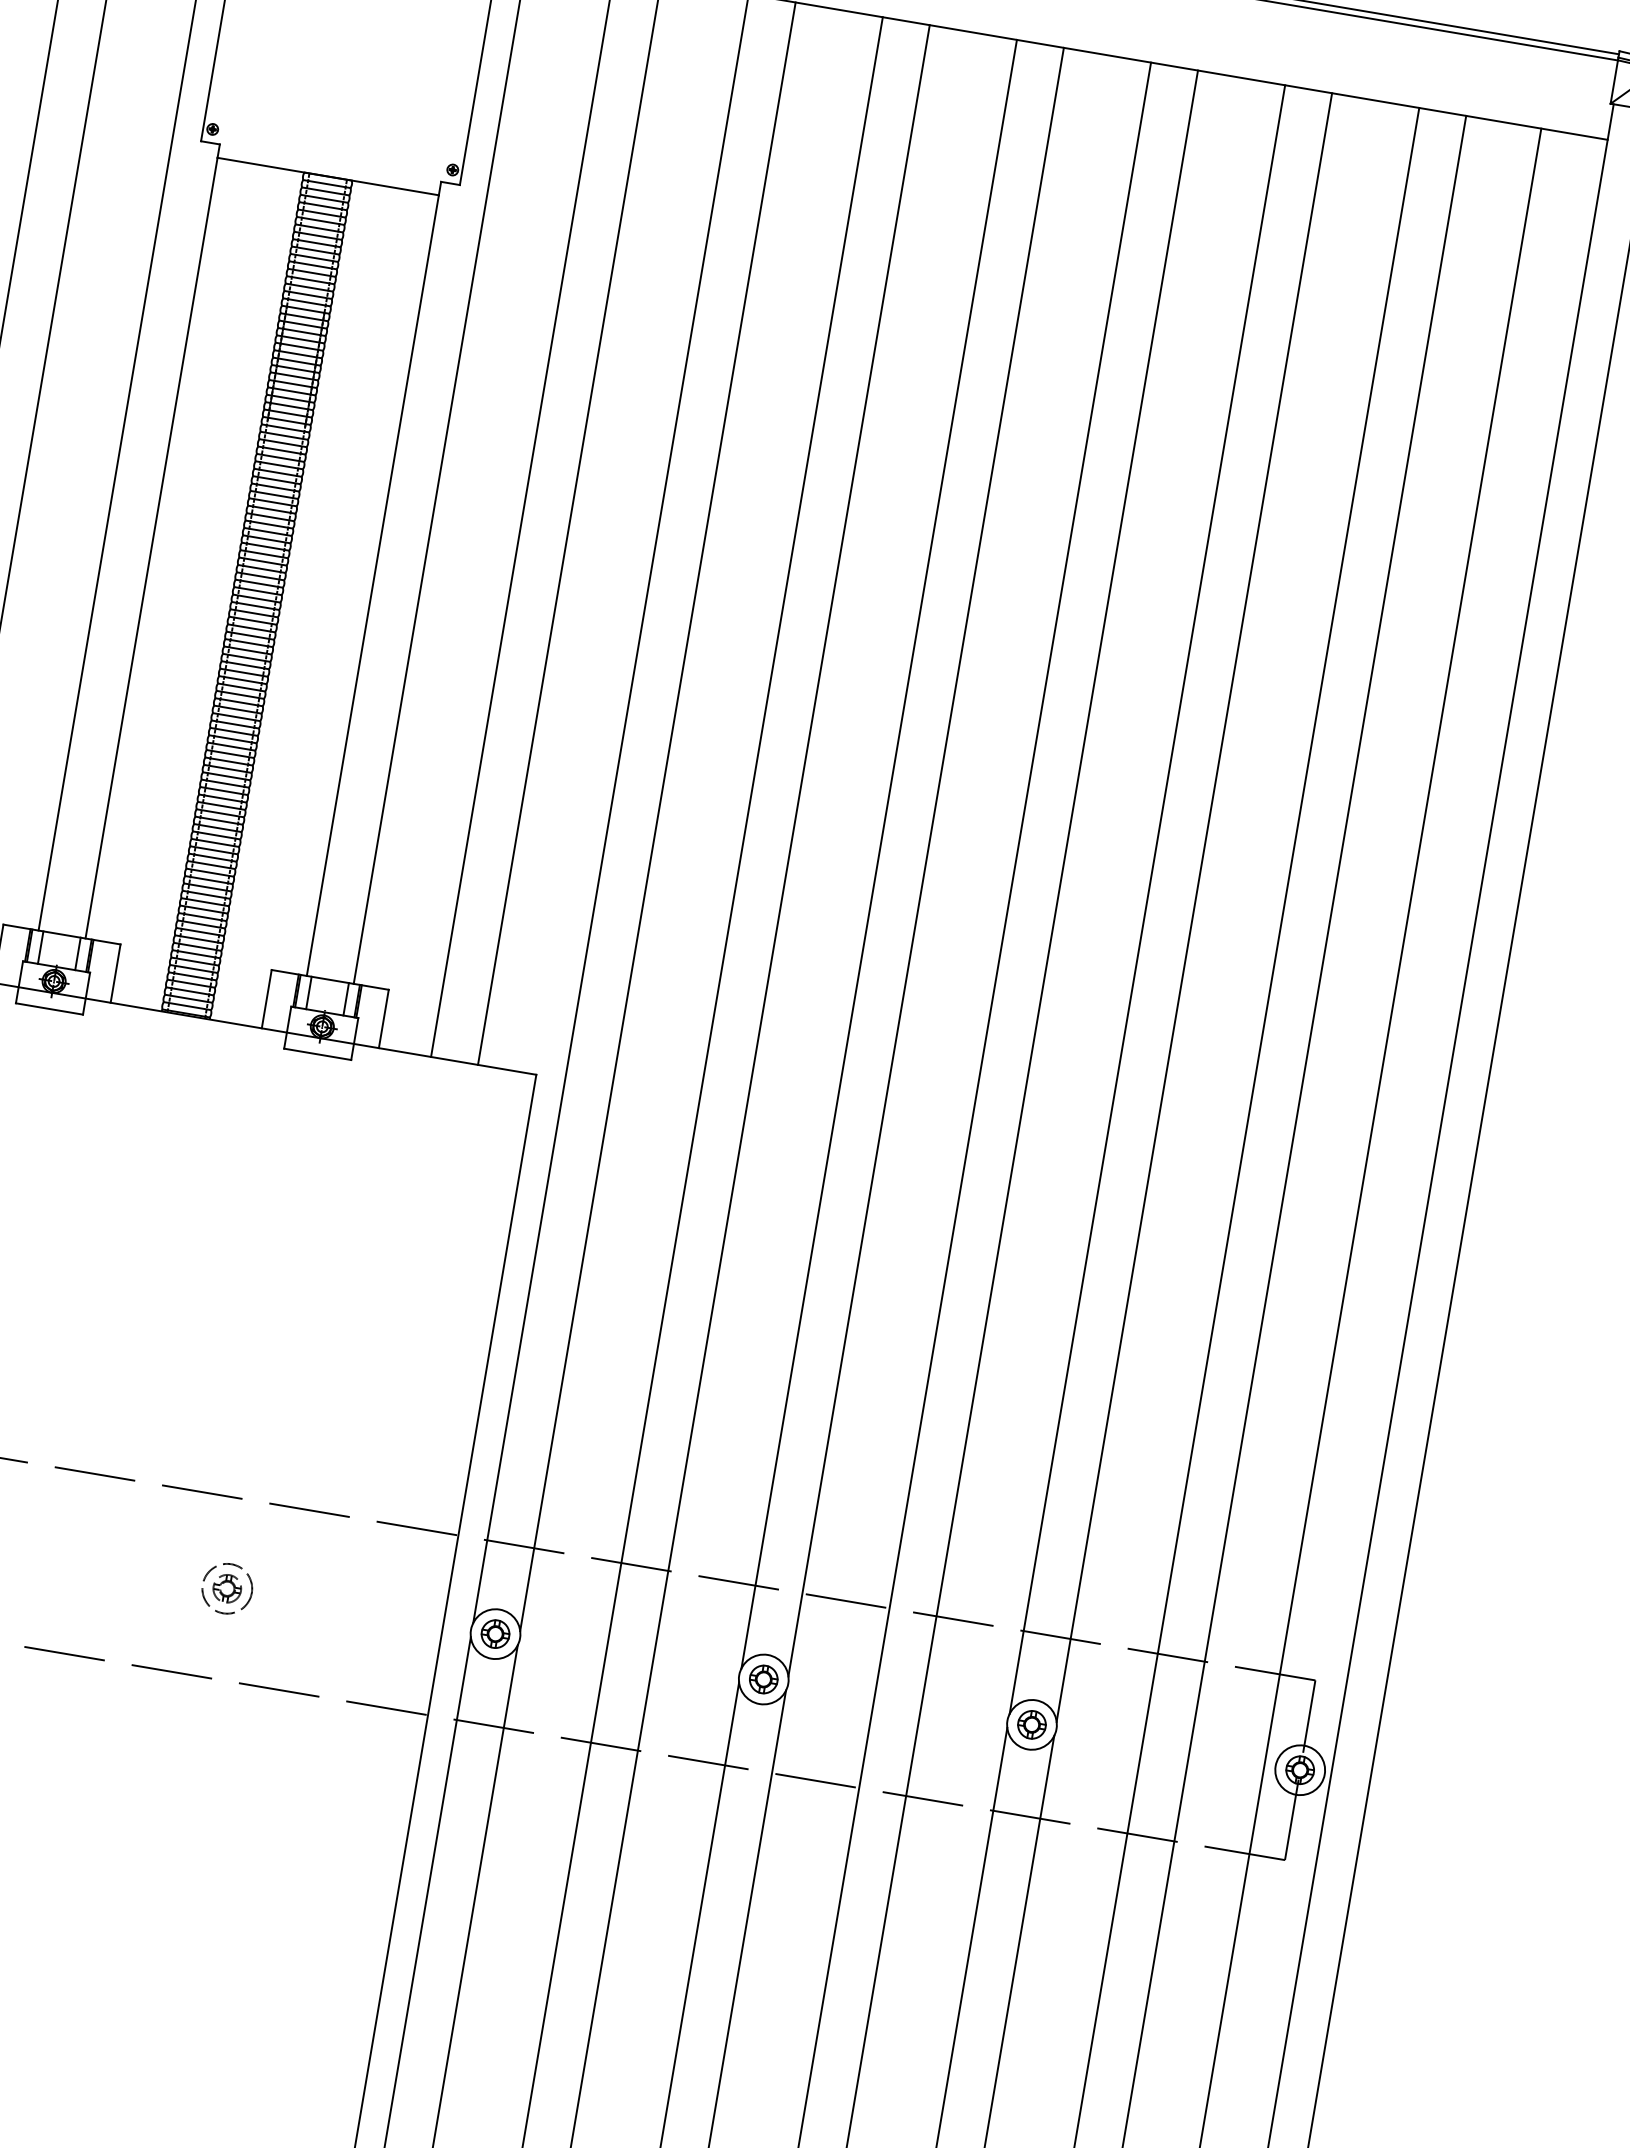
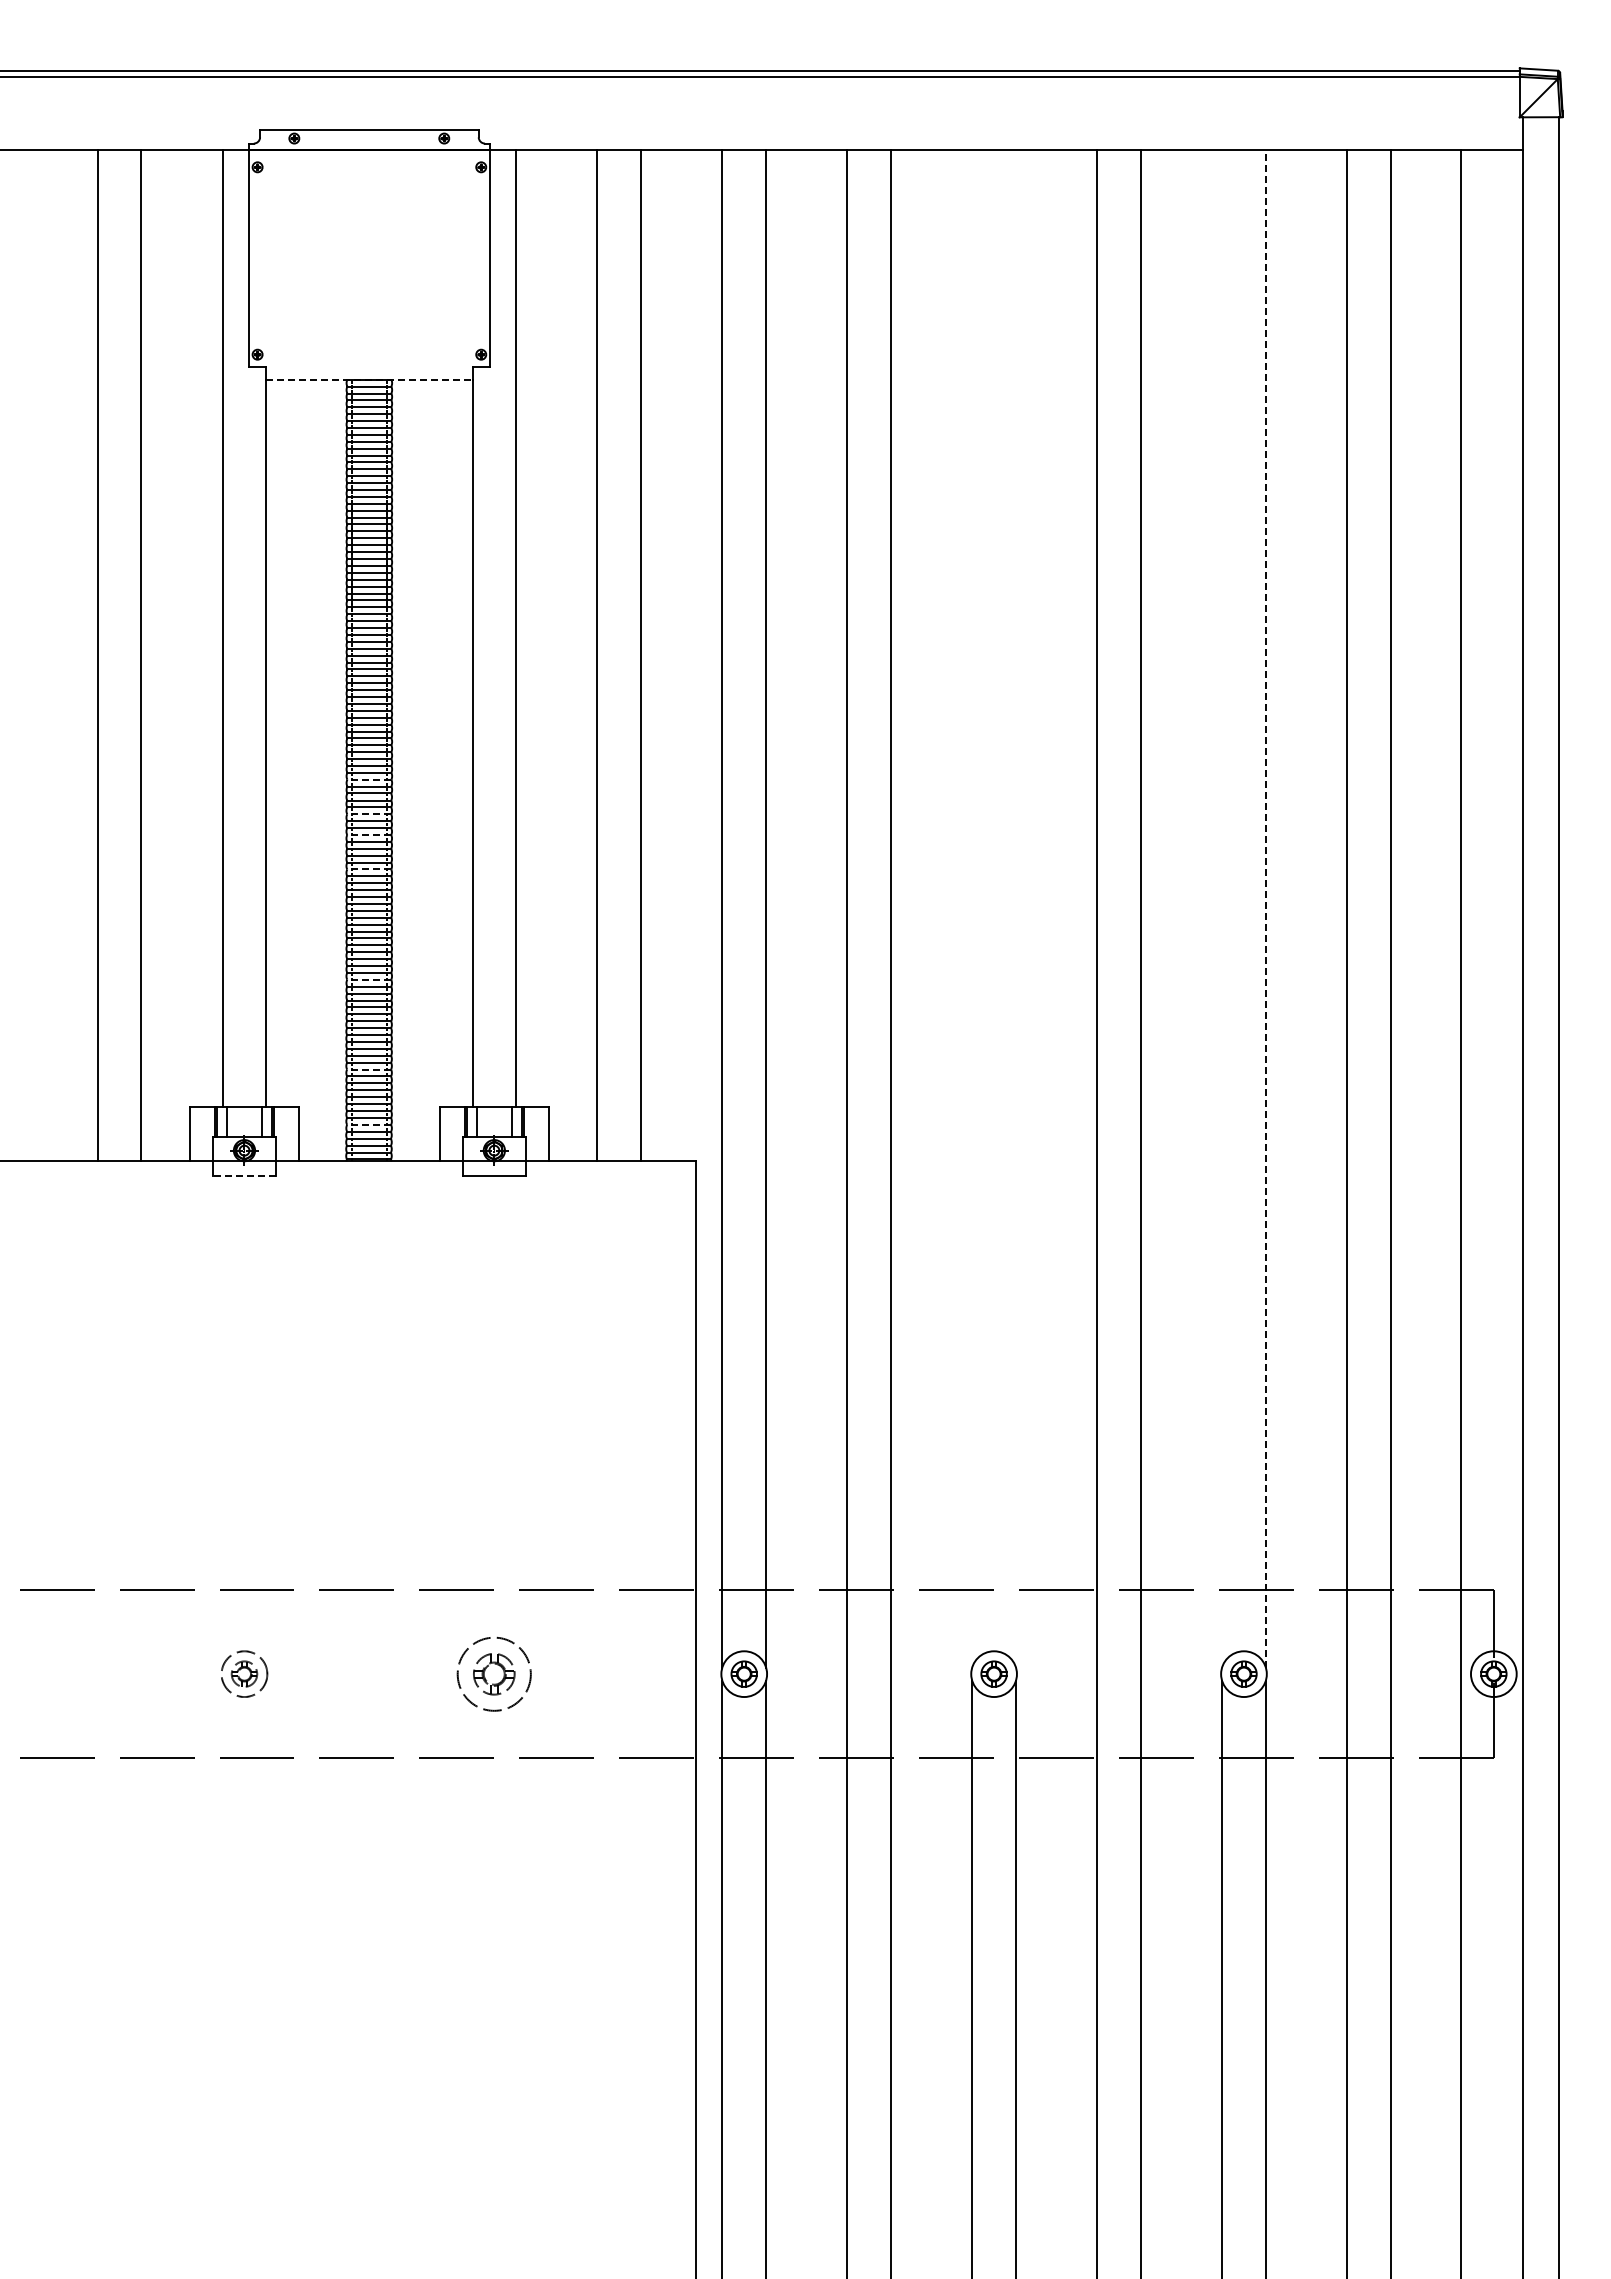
line: (328, 176) -> (369, 379), solid -> dashed
line: (255, 605) -> (369, 779), solid -> dashed
line: (249, 643) -> (369, 814), solid -> dashed
line: (245, 664) -> (369, 834), solid -> dashed
line: (239, 702) -> (369, 869), solid -> dashed
line: (219, 820) -> (369, 979), solid -> dashed
line: (879, 853) -> (972, 908), removed
line: (925, 861) -> (1015, 908), removed
line: (1147, 899) -> (1222, 908), removed
line: (1193, 907) -> (1265, 909), solid -> dashed
line: (203, 917) -> (369, 1069), solid -> dashed
line: (193, 976) -> (369, 1124), solid -> dashed
line: (49, 1009) -> (244, 1176), solid -> dashed
part: (227, 1588) -> (494, 1673), size x1.6

